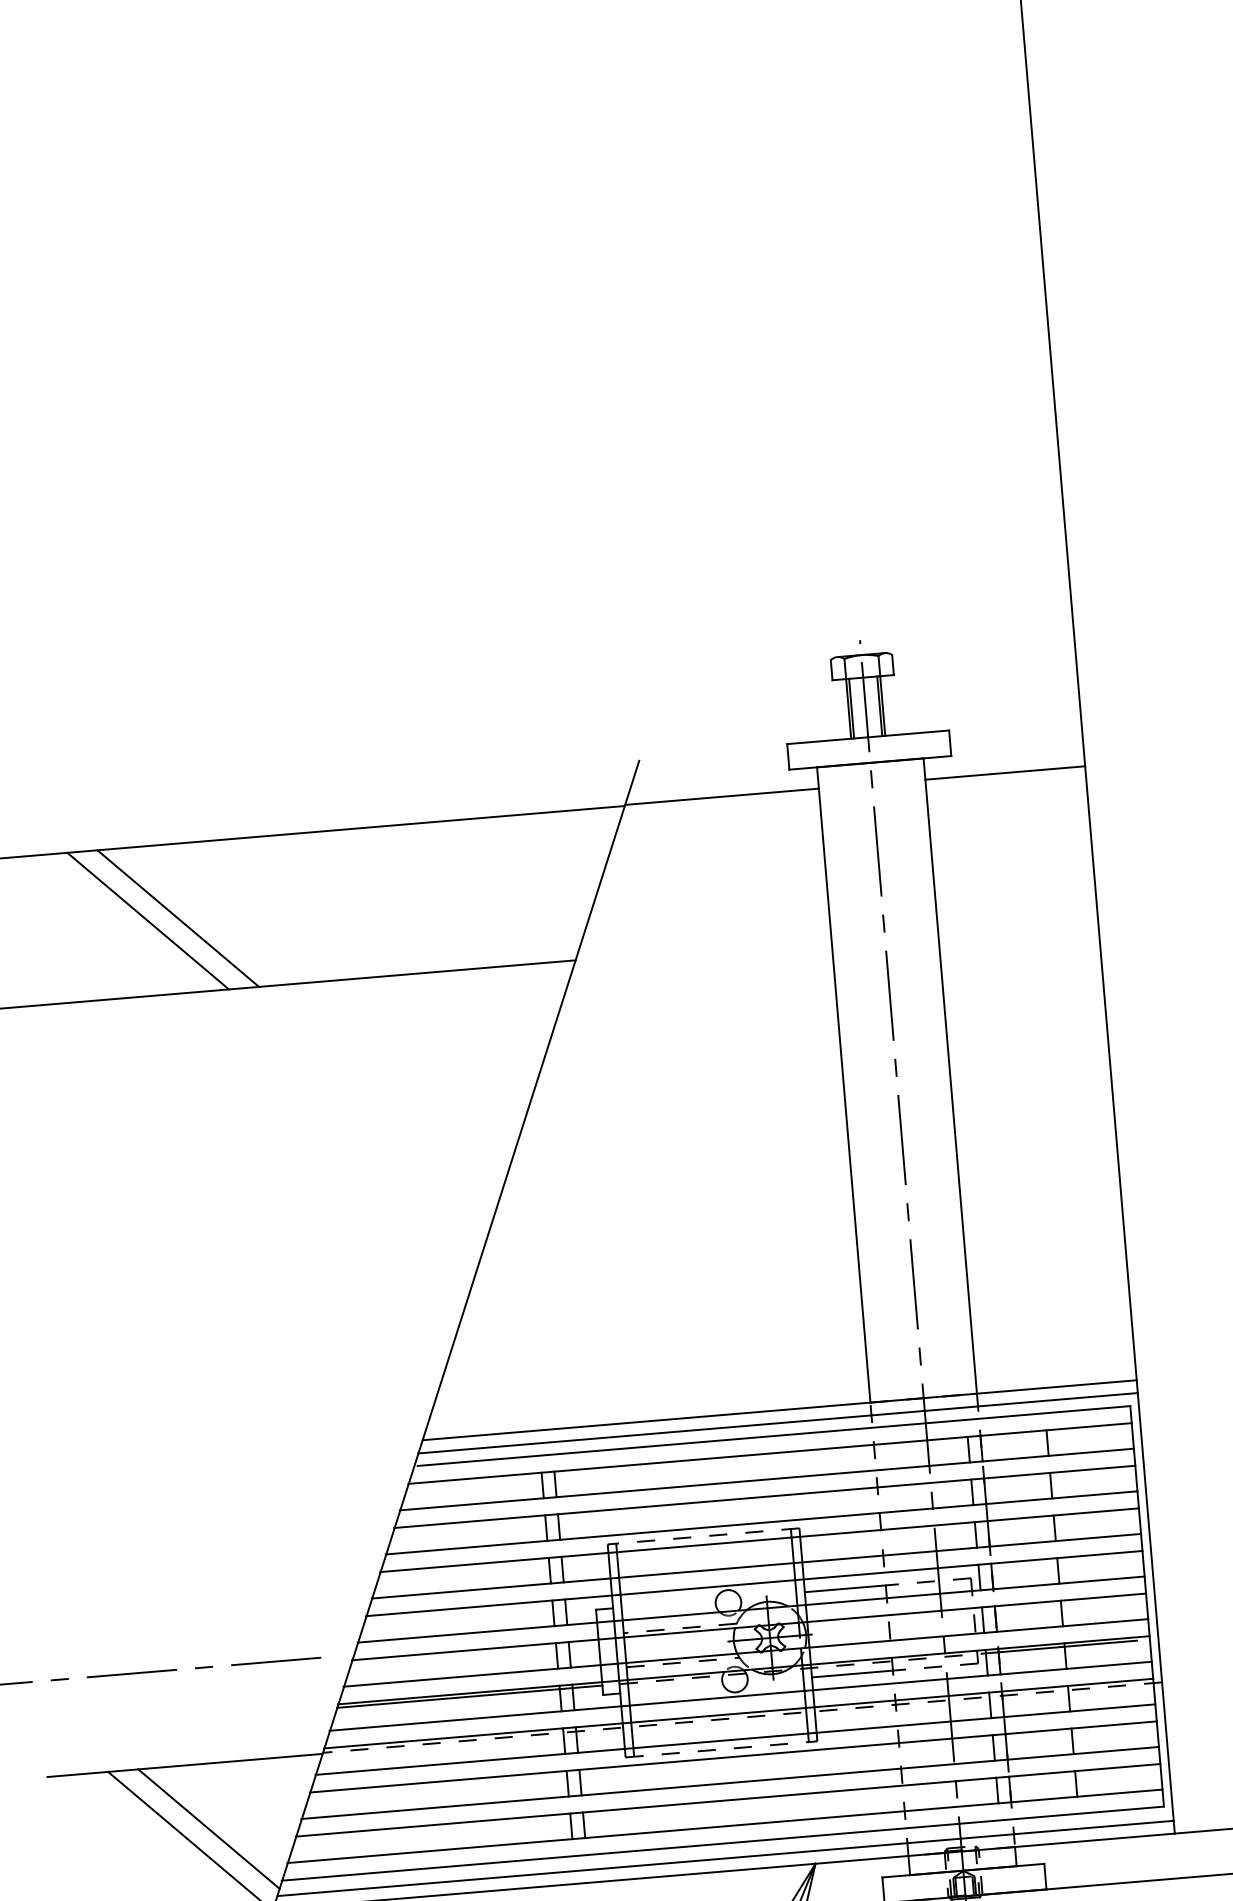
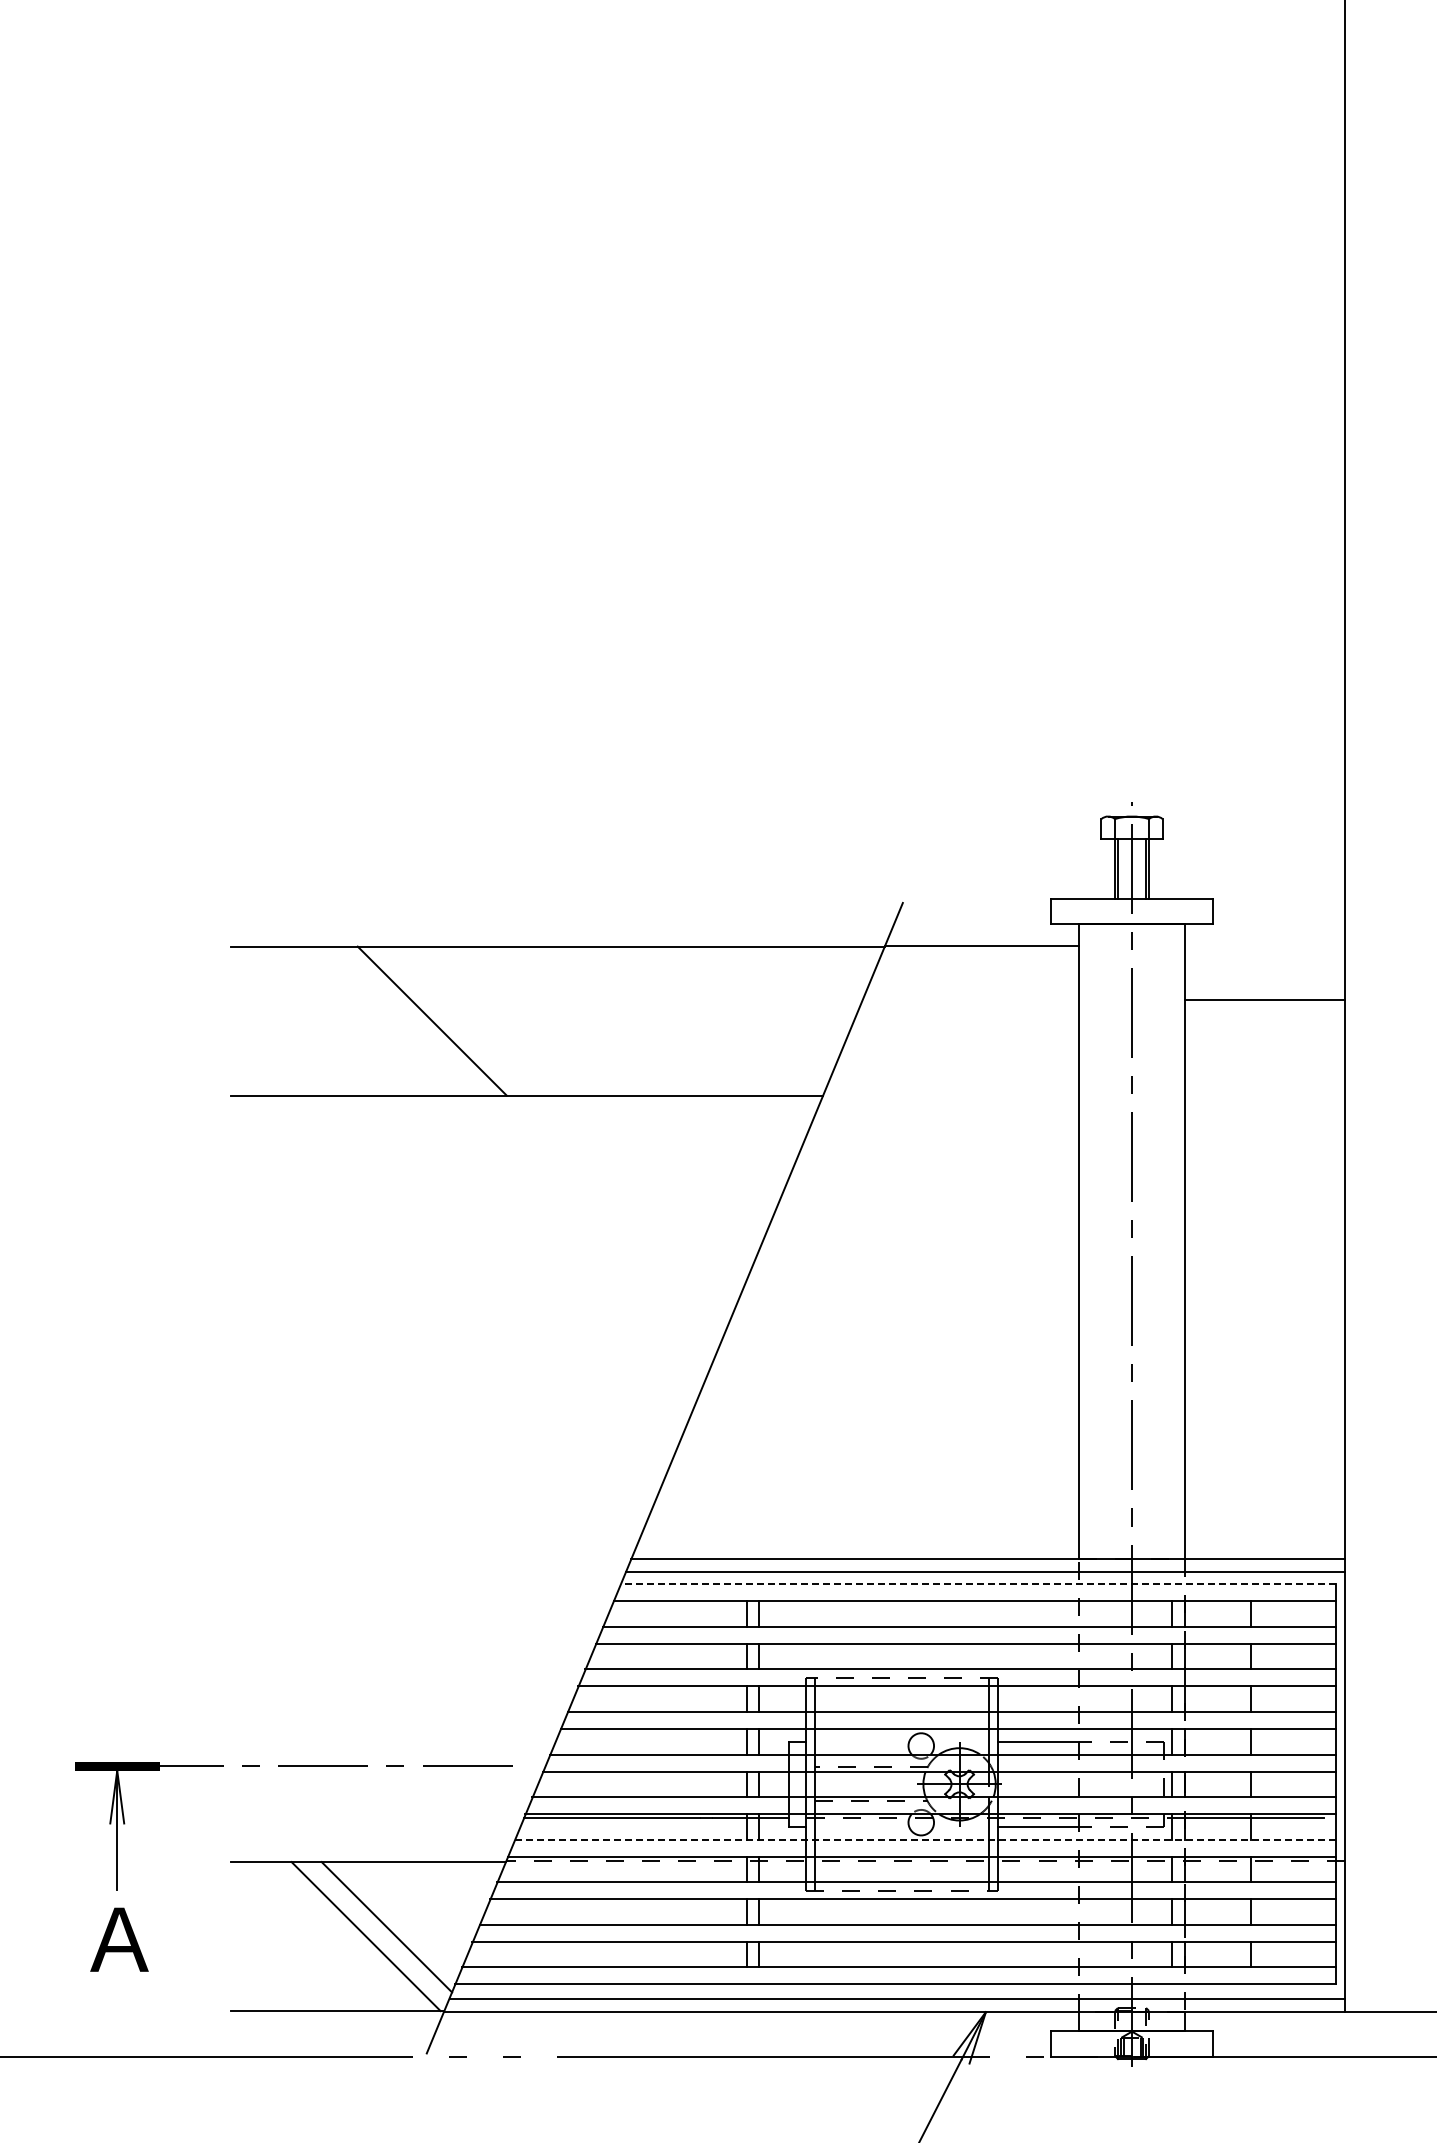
line: (1004, 772) -> (1264, 999), moved
line: (147, 920) -> (401, 1020), removed
line: (773, 1436) -> (979, 1584), solid -> dashed
line: (740, 1696) -> (925, 1839), solid -> dashed

